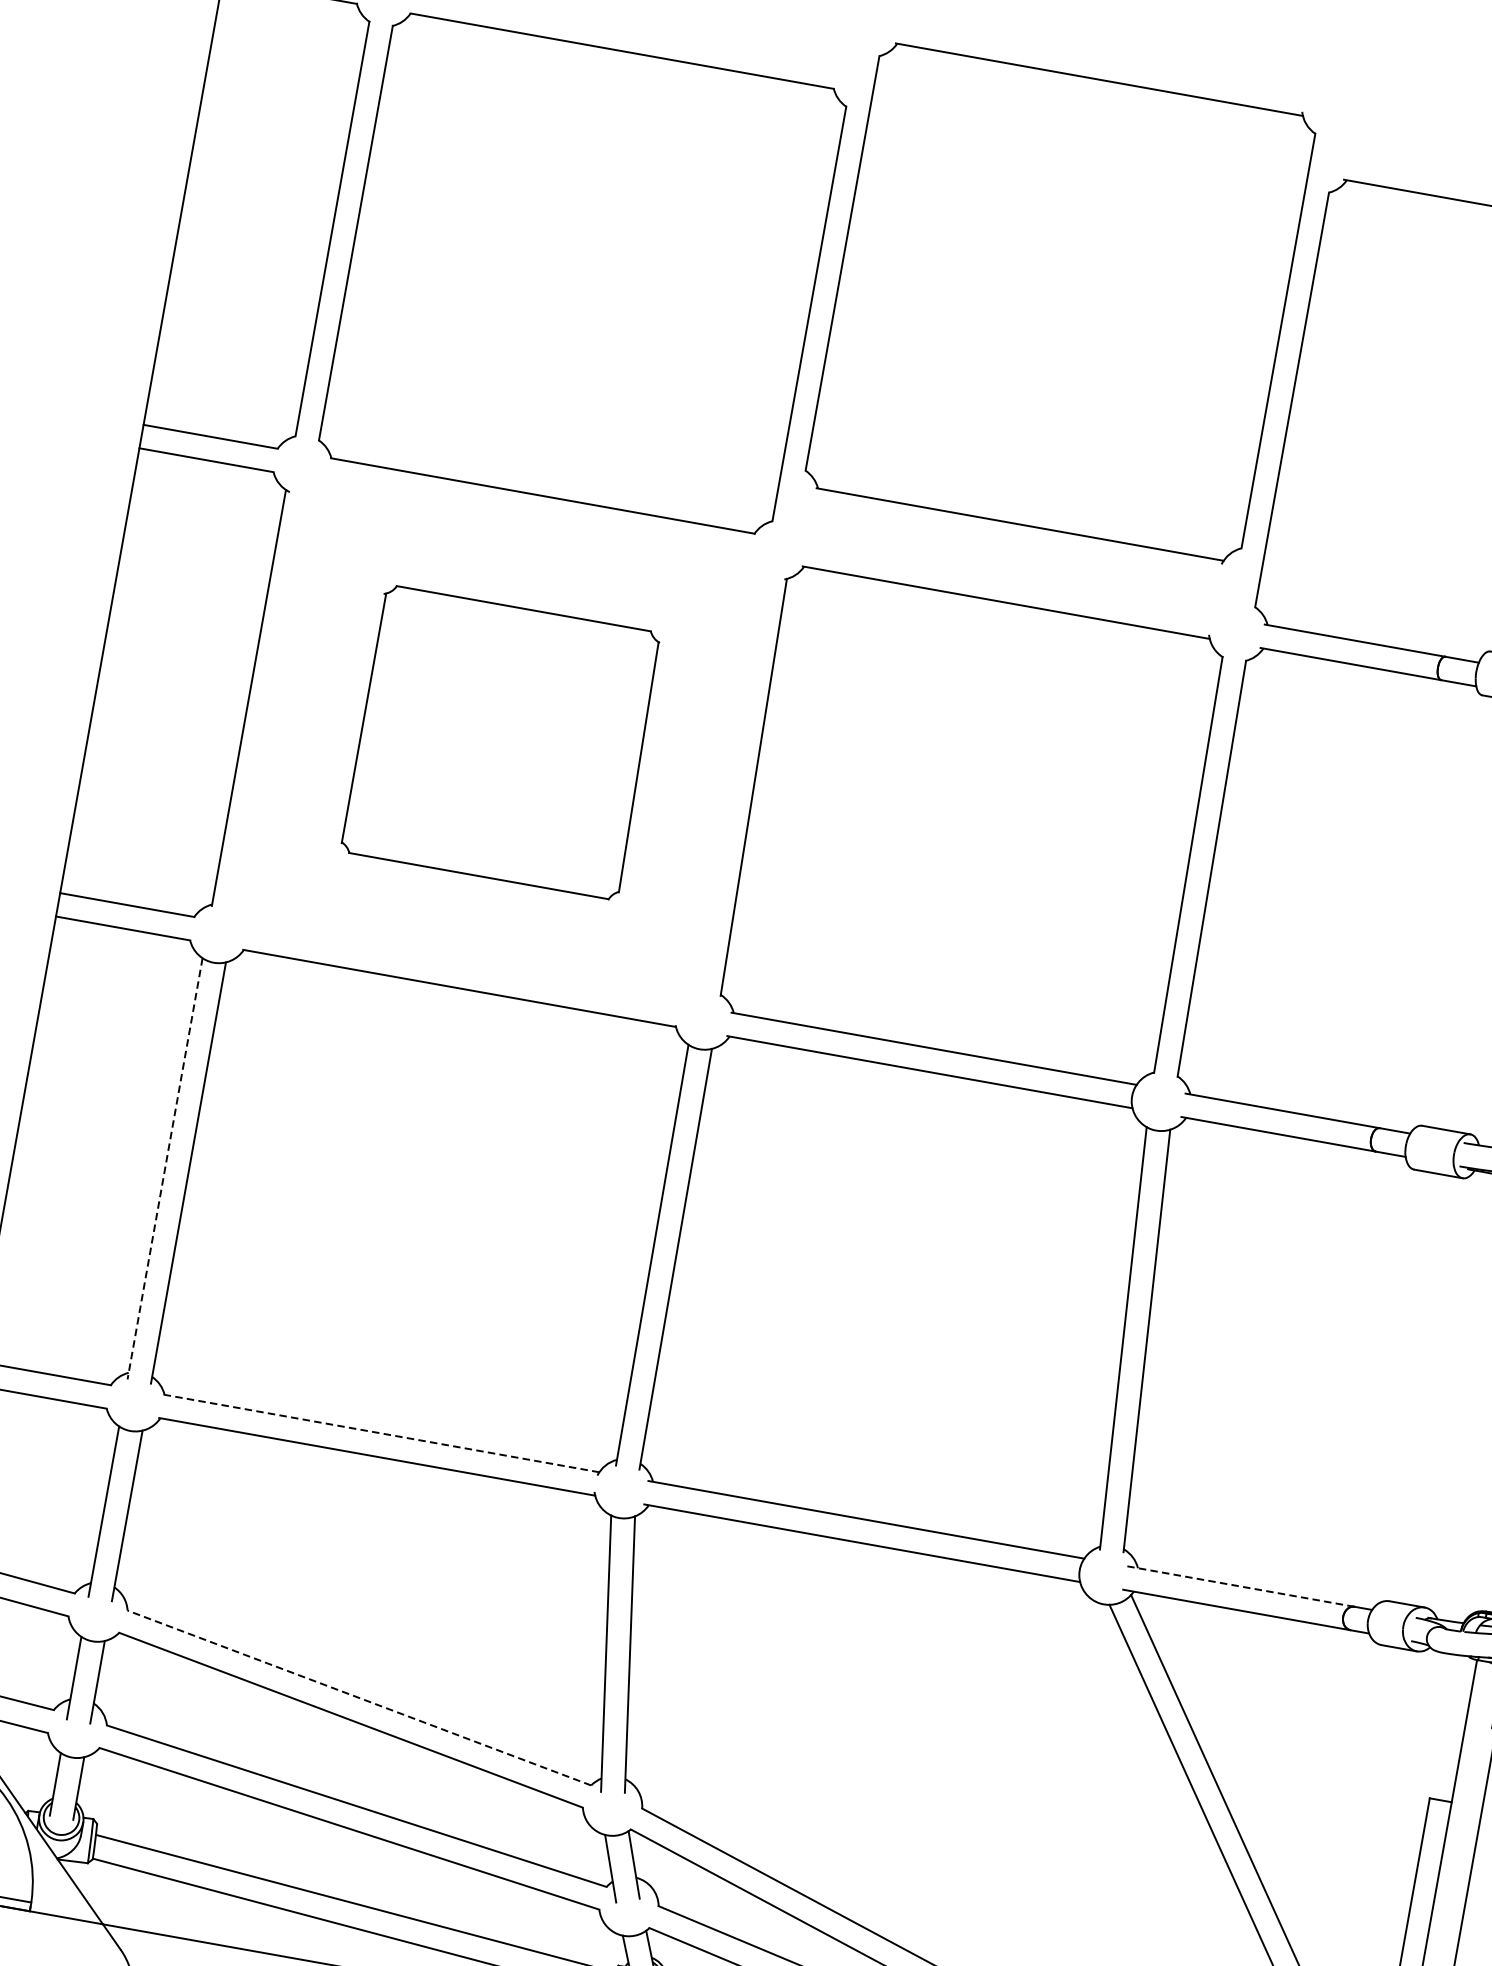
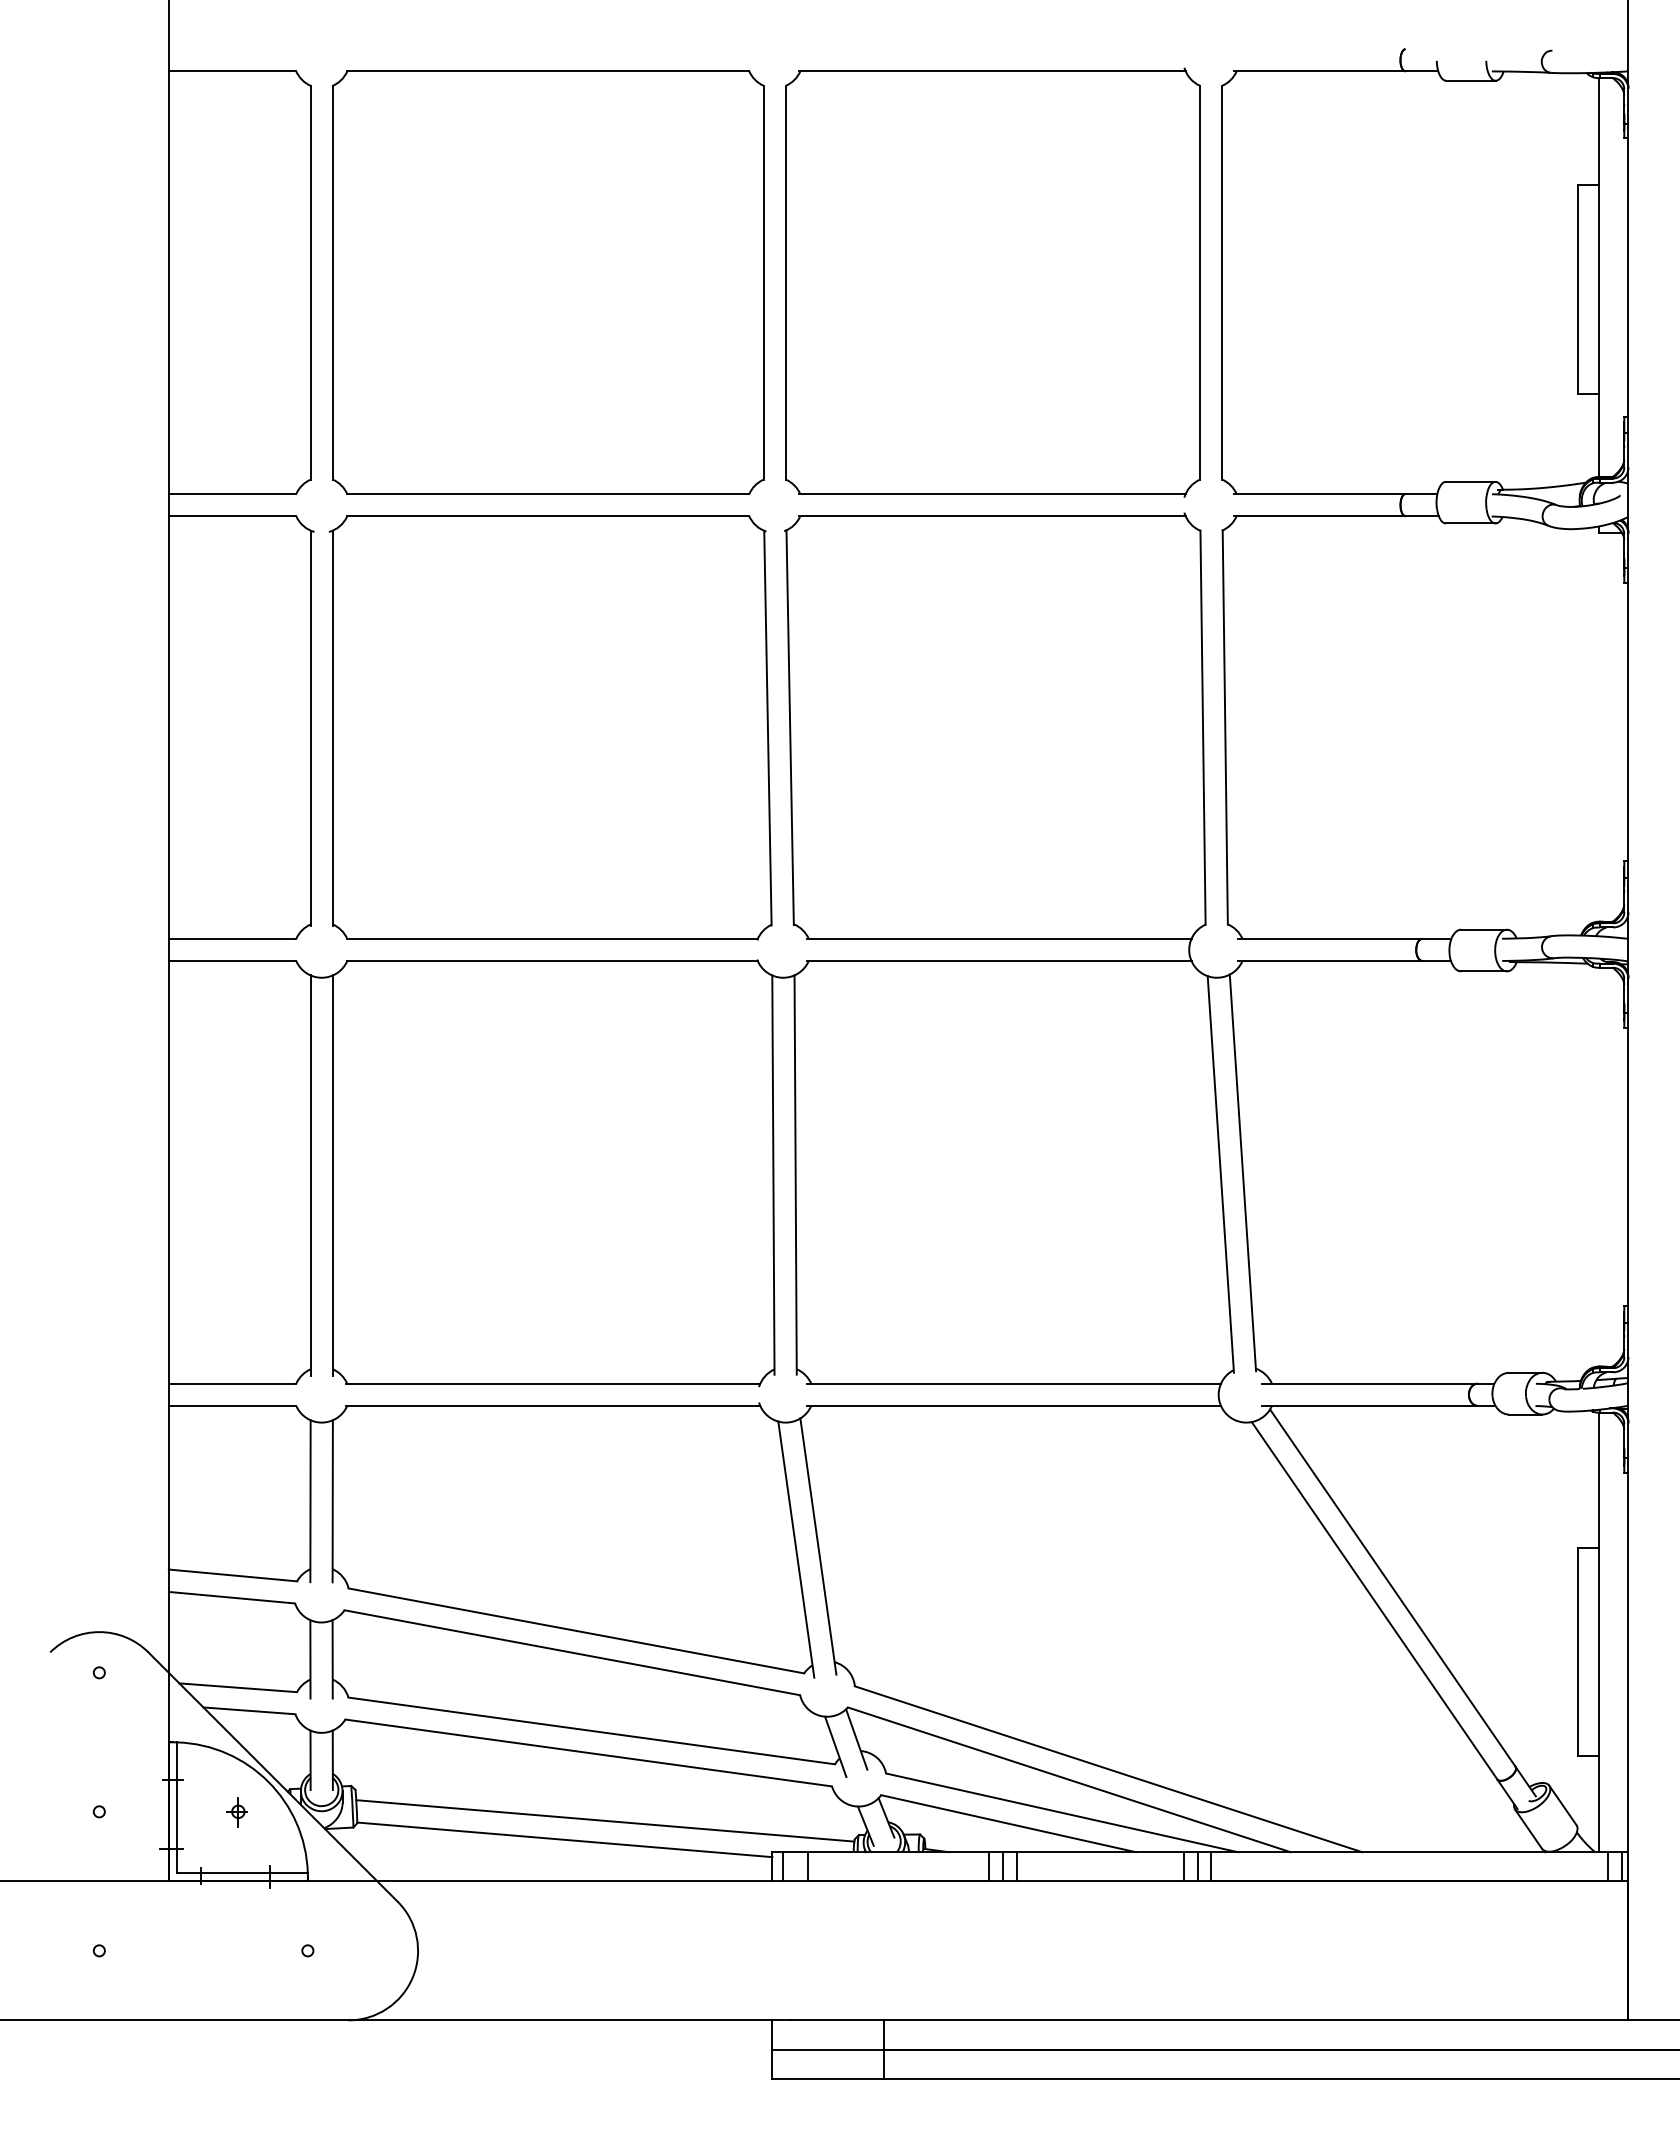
part: (1060, 301) -> (992, 282), moved
part: (501, 742) -> (550, 727), size x1.67
line: (164, 1169) -> (310, 1176), dashed -> solid
line: (380, 1433) -> (552, 1383), dashed -> solid
line: (1240, 1586) -> (1369, 1383), dashed -> solid
line: (359, 1697) -> (576, 1630), dashed -> solid

